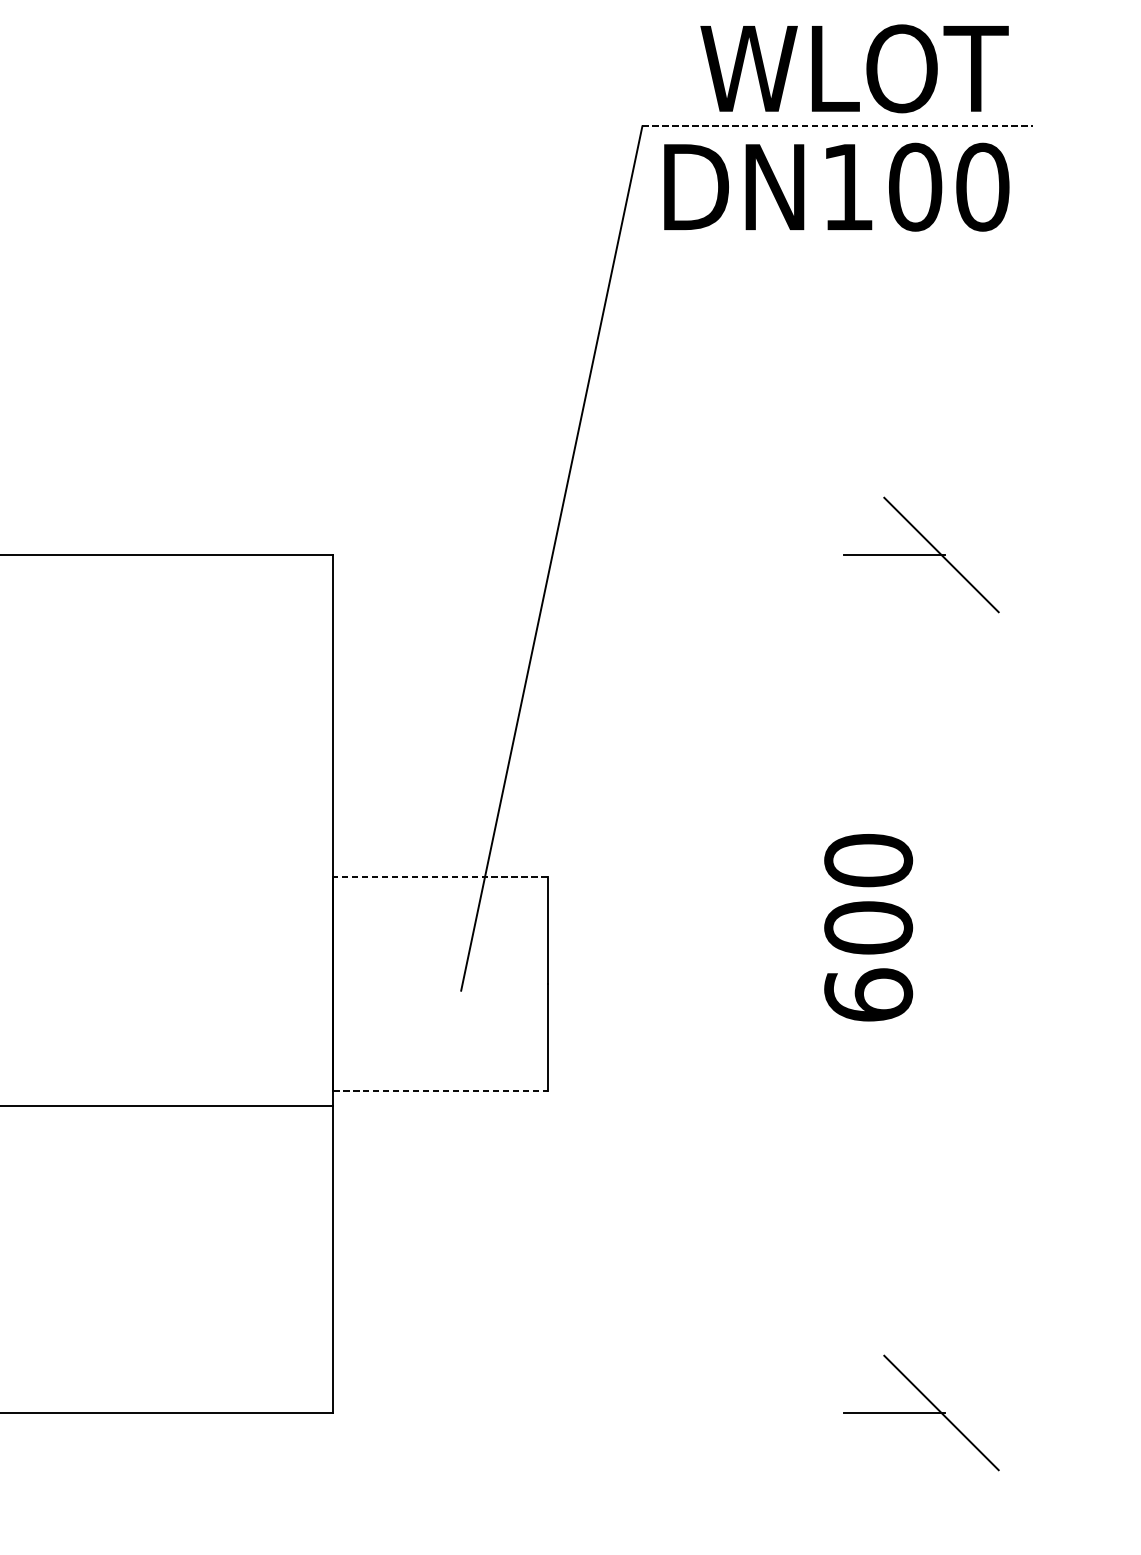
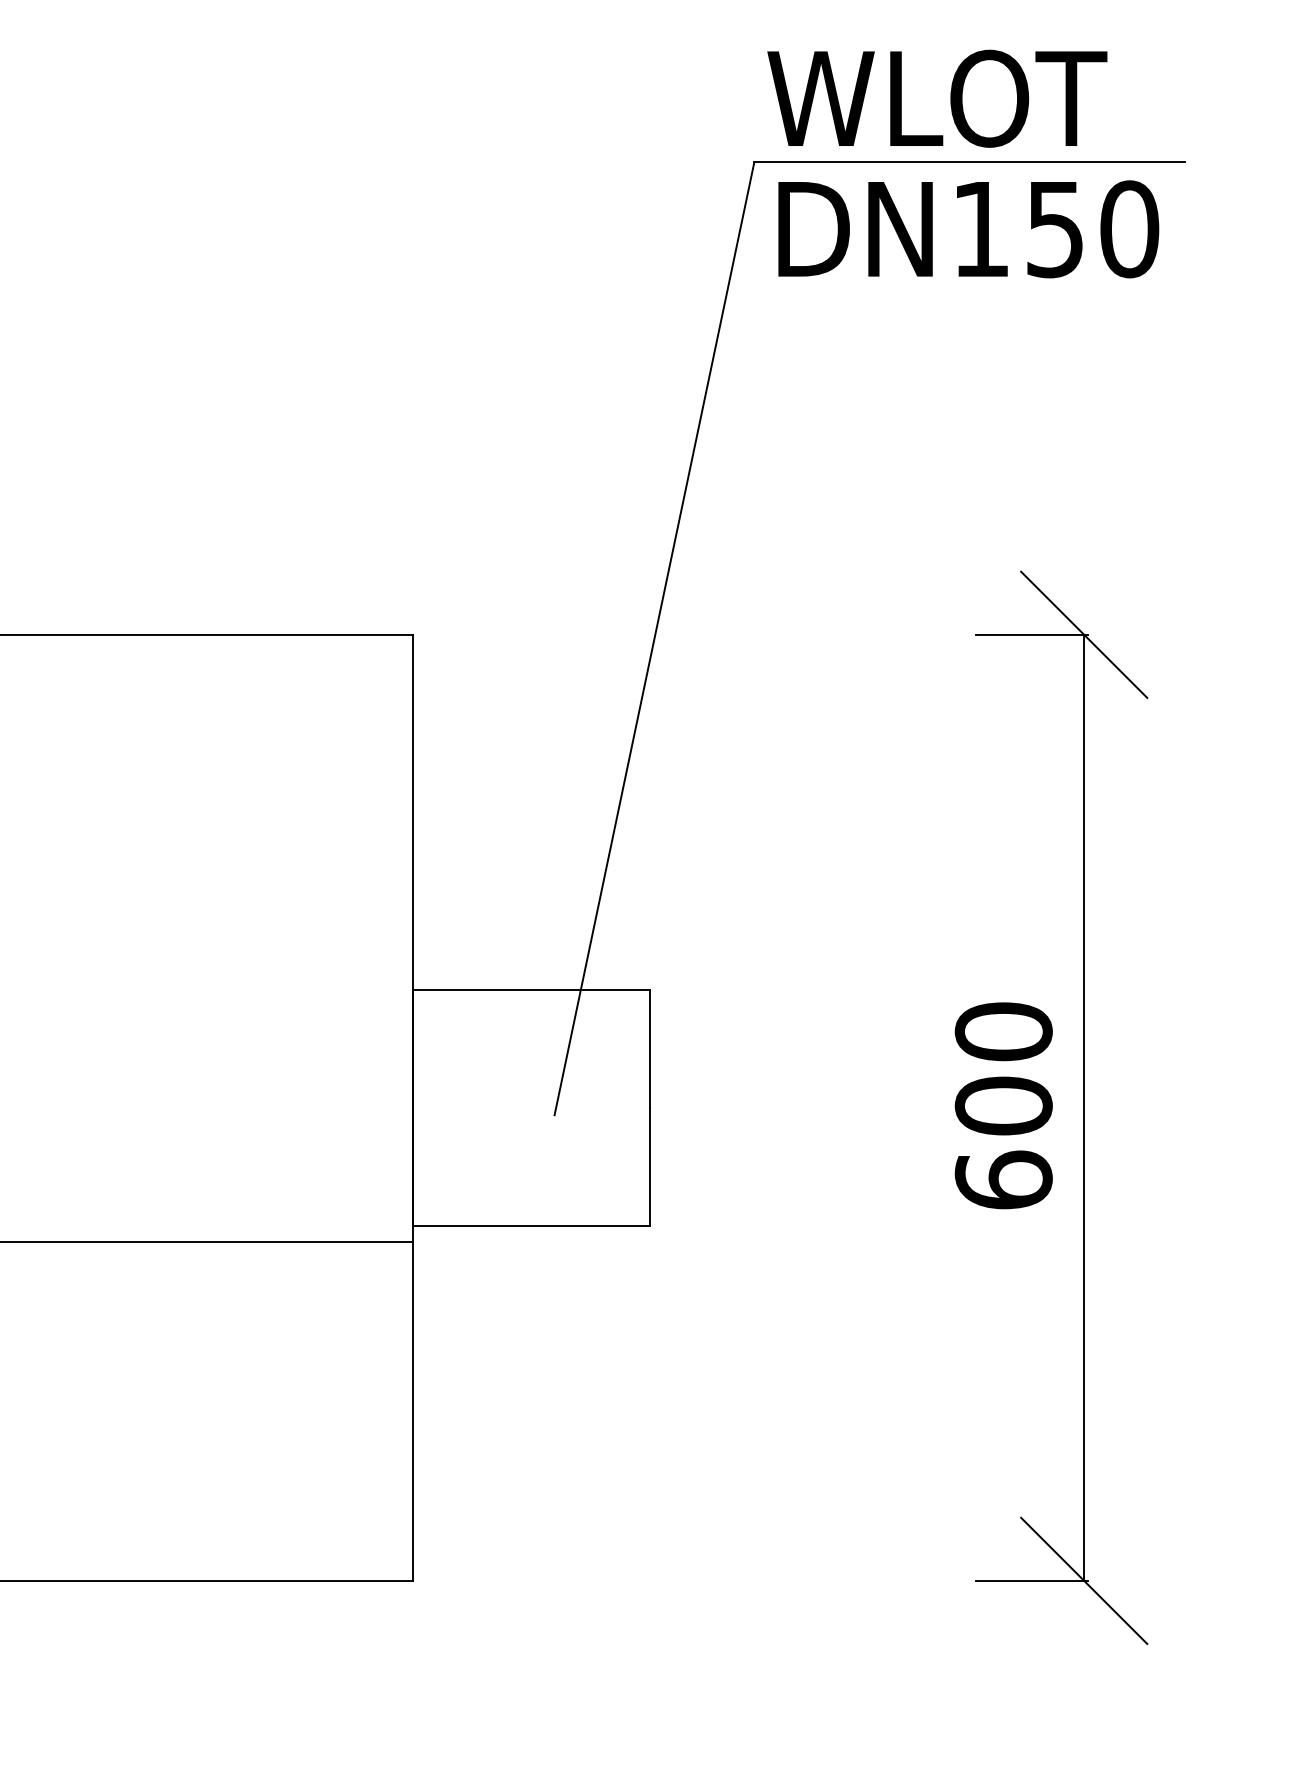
text: (854, 68) -> (937, 98), moved
line: (837, 126) -> (969, 162), dashed -> solid
text: (915, 187) -> (1055, 229), DN100 -> DN150
line: (440, 876) -> (531, 989), dashed -> solid
text: (868, 927) -> (1003, 1105), moved
line: (941, 983) -> (1084, 1107), added
line: (441, 1091) -> (532, 1226), dashed -> solid

